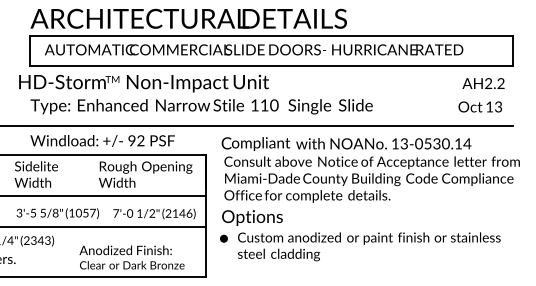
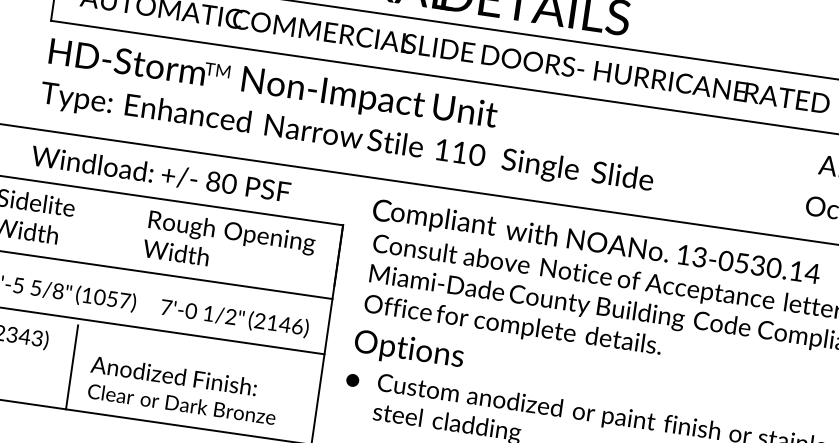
text: (143, 83) -> (272, 85), moved
text: (136, 141) -> (221, 184), 92 -> 80
line: (69, 253) -> (72, 367), added

